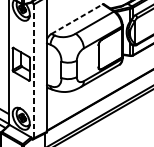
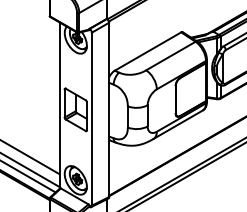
line: (77, 19) -> (148, 51), dashed -> solid
line: (33, 71) -> (91, 119), dashed -> solid

